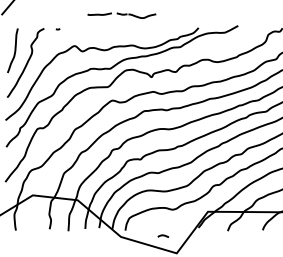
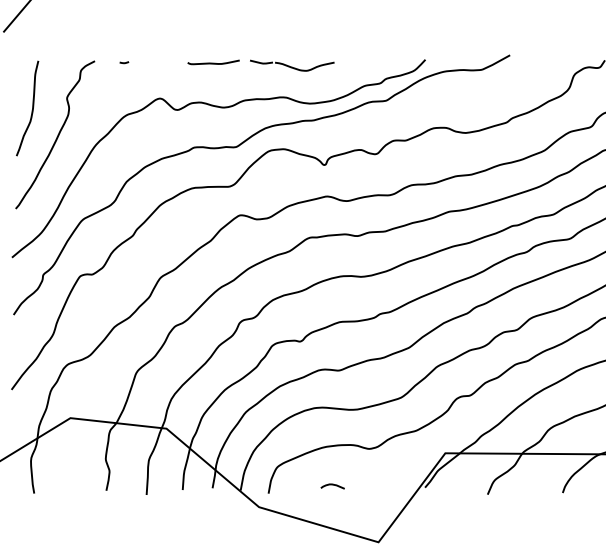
part: (121, 15) -> (260, 65), moved
curve: (163, 235) -> (332, 484), moved

